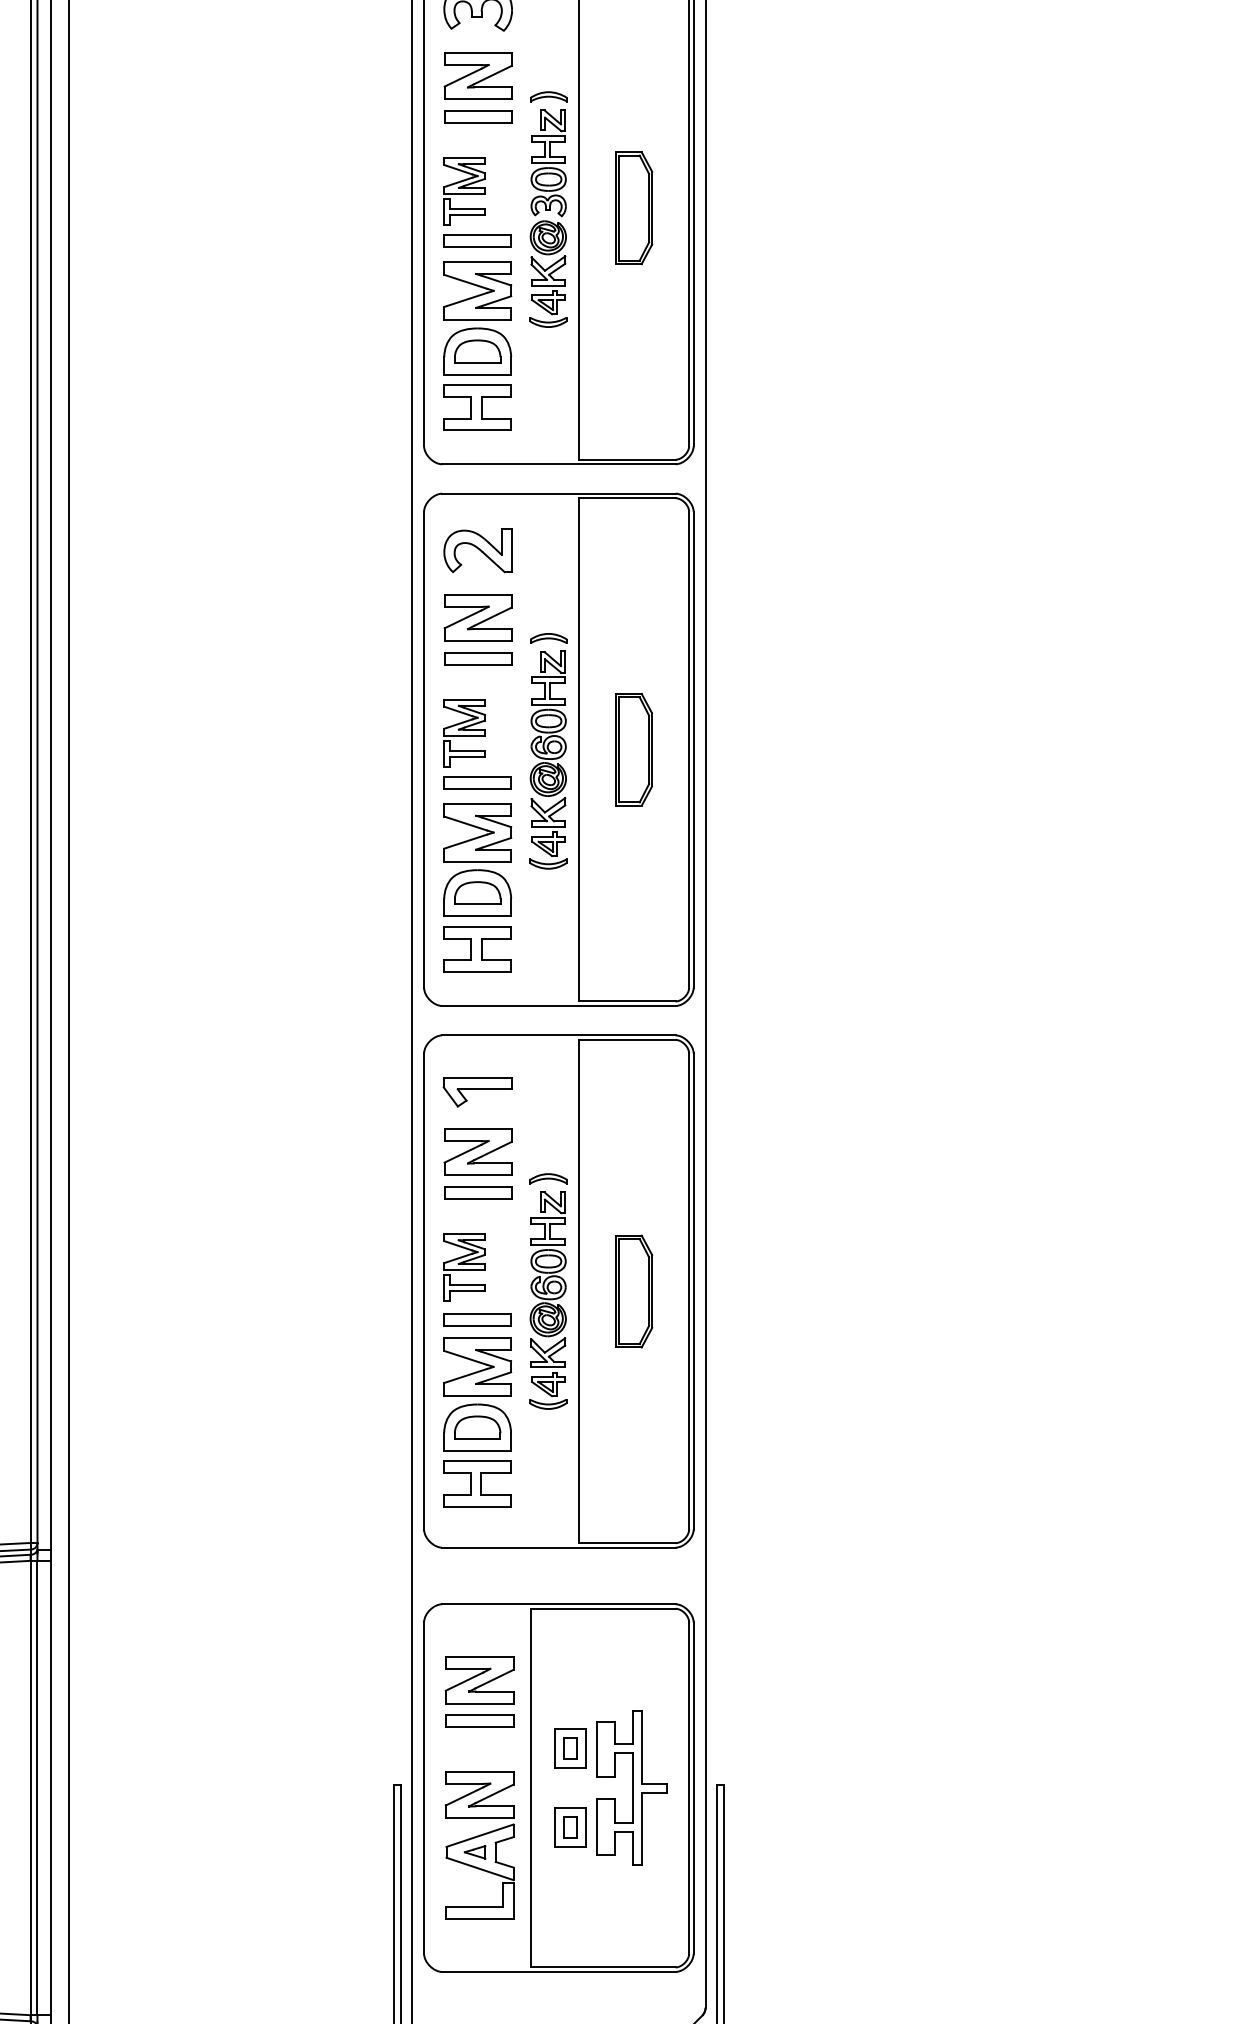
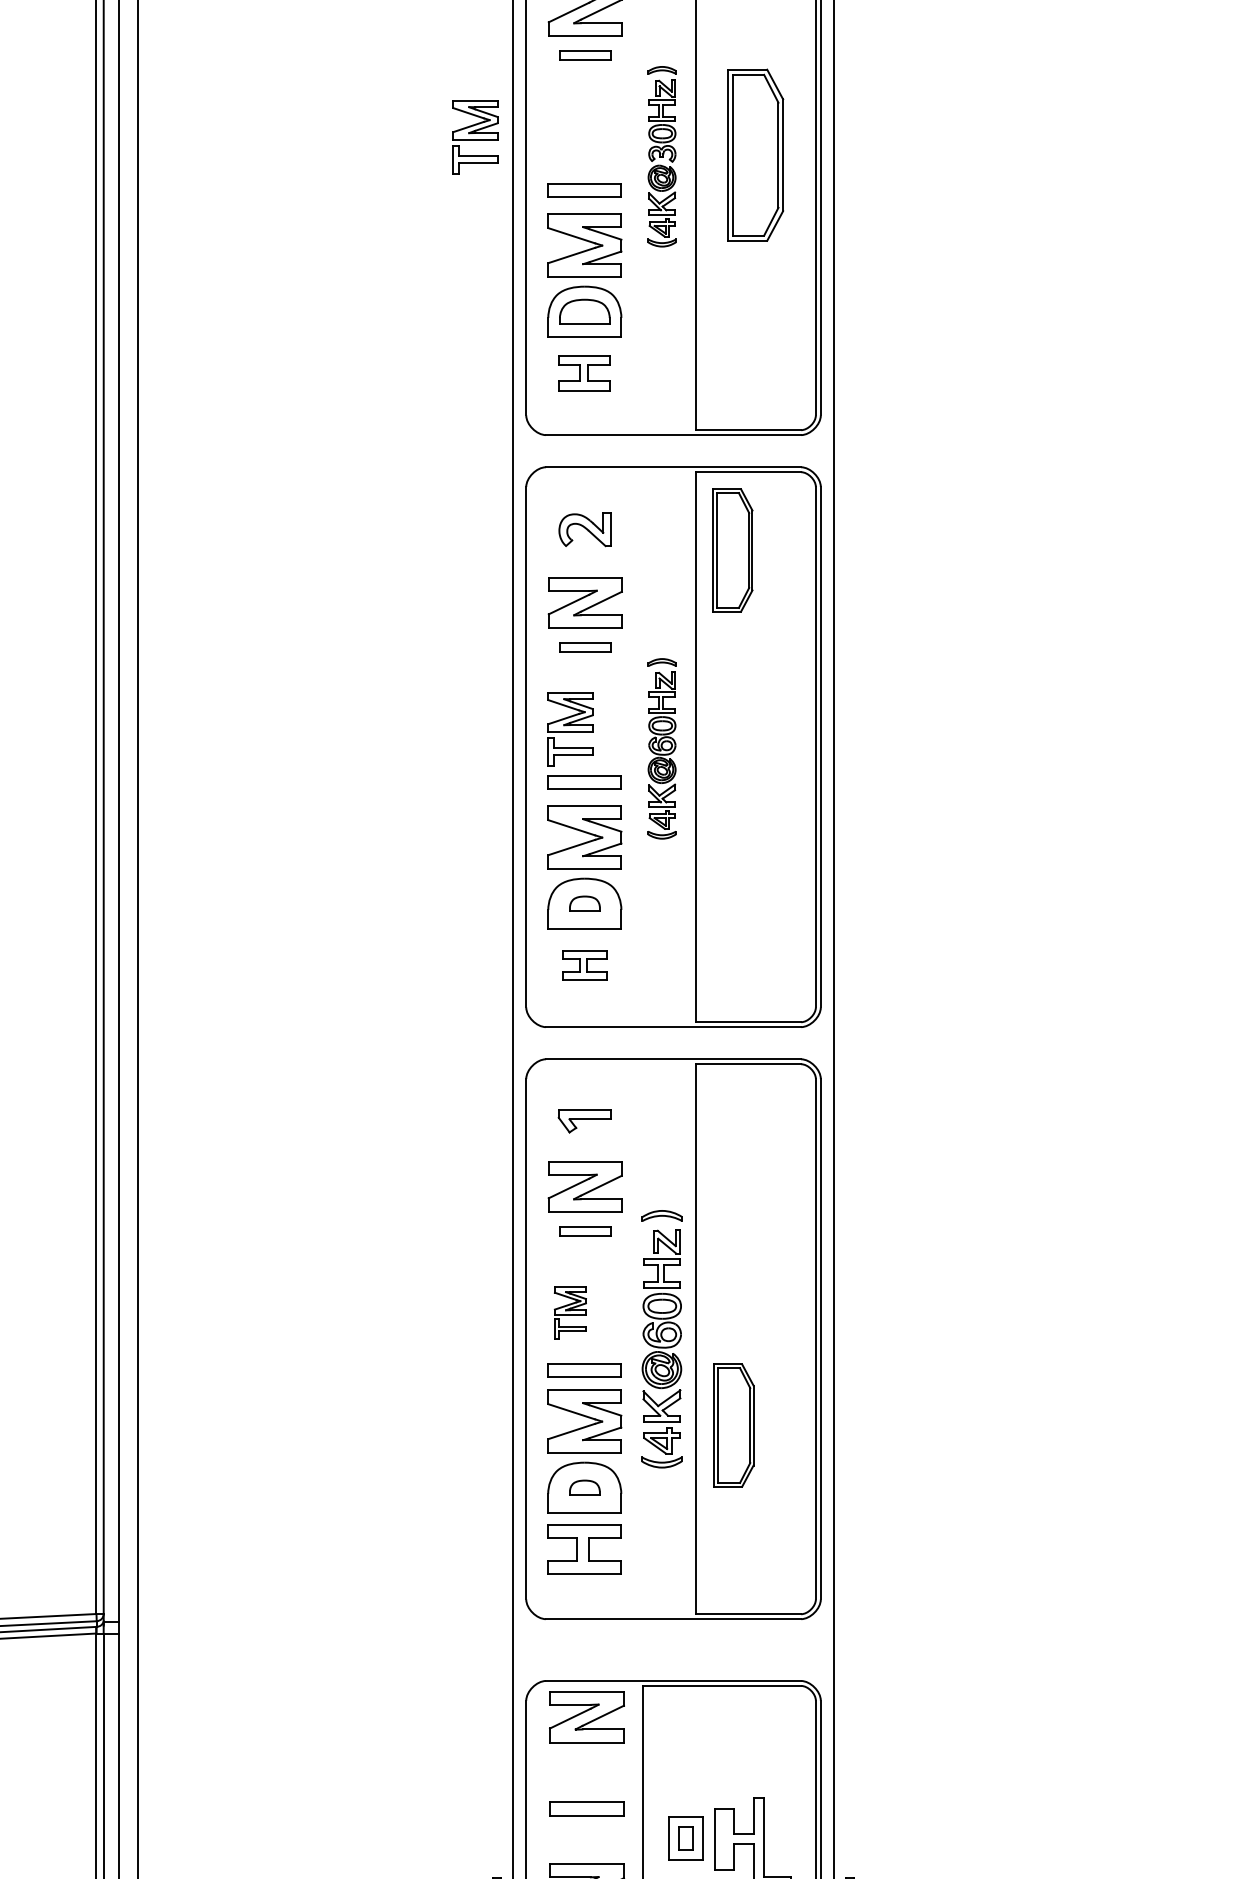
part: (478, 116) -> (585, 55), size x0.7
part: (464, 191) -> (475, 136), moved
part: (634, 207) -> (756, 154), size x1.4
part: (548, 209) -> (662, 156), size x0.7
part: (477, 407) -> (584, 373), size x0.7
part: (477, 550) -> (584, 529), size x0.7
part: (478, 658) -> (585, 647), size x0.7
part: (634, 749) -> (733, 550), moved
part: (548, 751) -> (662, 749), size x0.7
part: (477, 892) -> (584, 903), size x0.6
part: (477, 949) -> (584, 965), size x0.6
part: (477, 1092) -> (584, 1121), size x0.7
part: (478, 1192) -> (585, 1230), size x0.7
part: (464, 1267) -> (570, 1312), size x0.7
part: (634, 1291) -> (734, 1425), moved
part: (477, 1427) -> (584, 1487), size x0.6
part: (479, 1680) -> (586, 1717), moved

